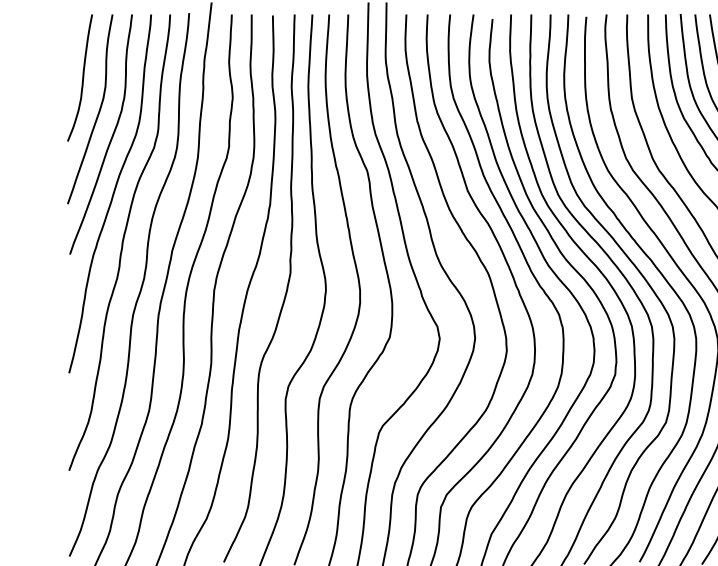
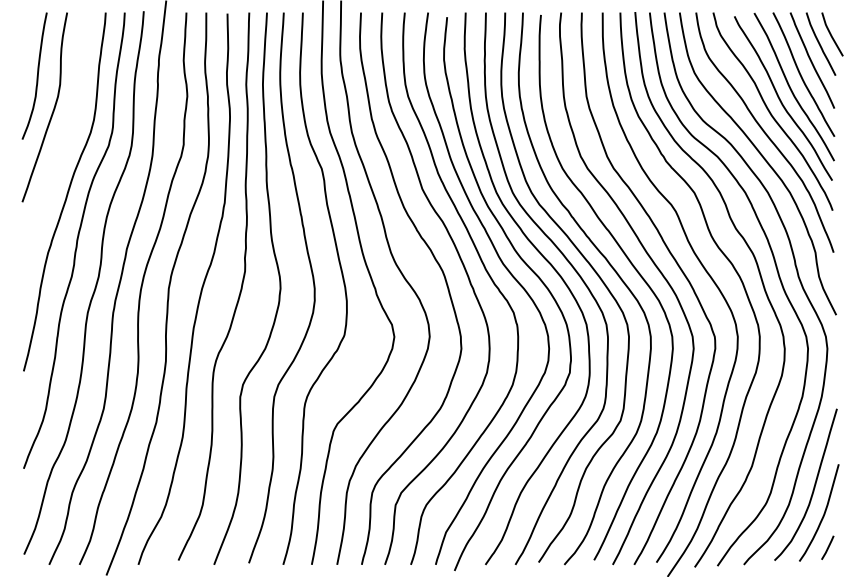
curve: (110, 137) -> (65, 135), removed

